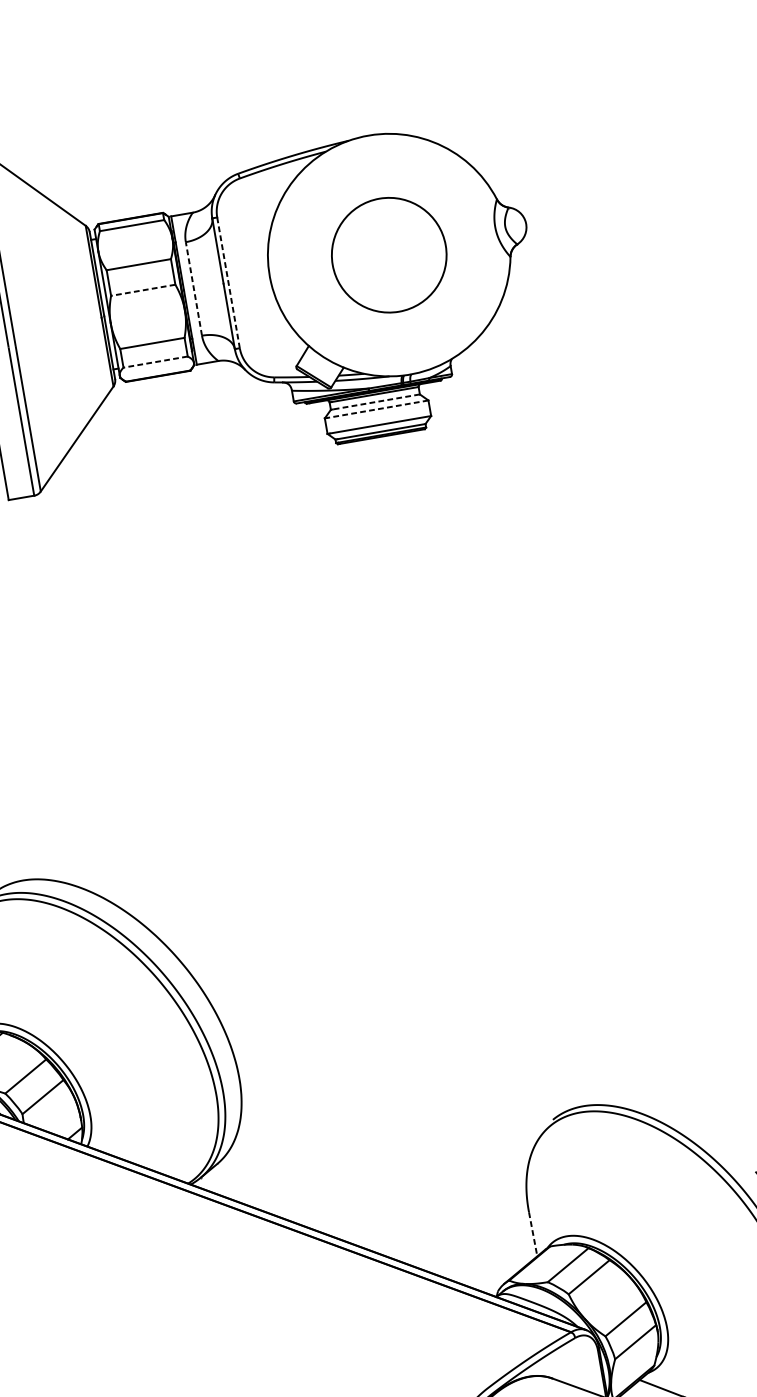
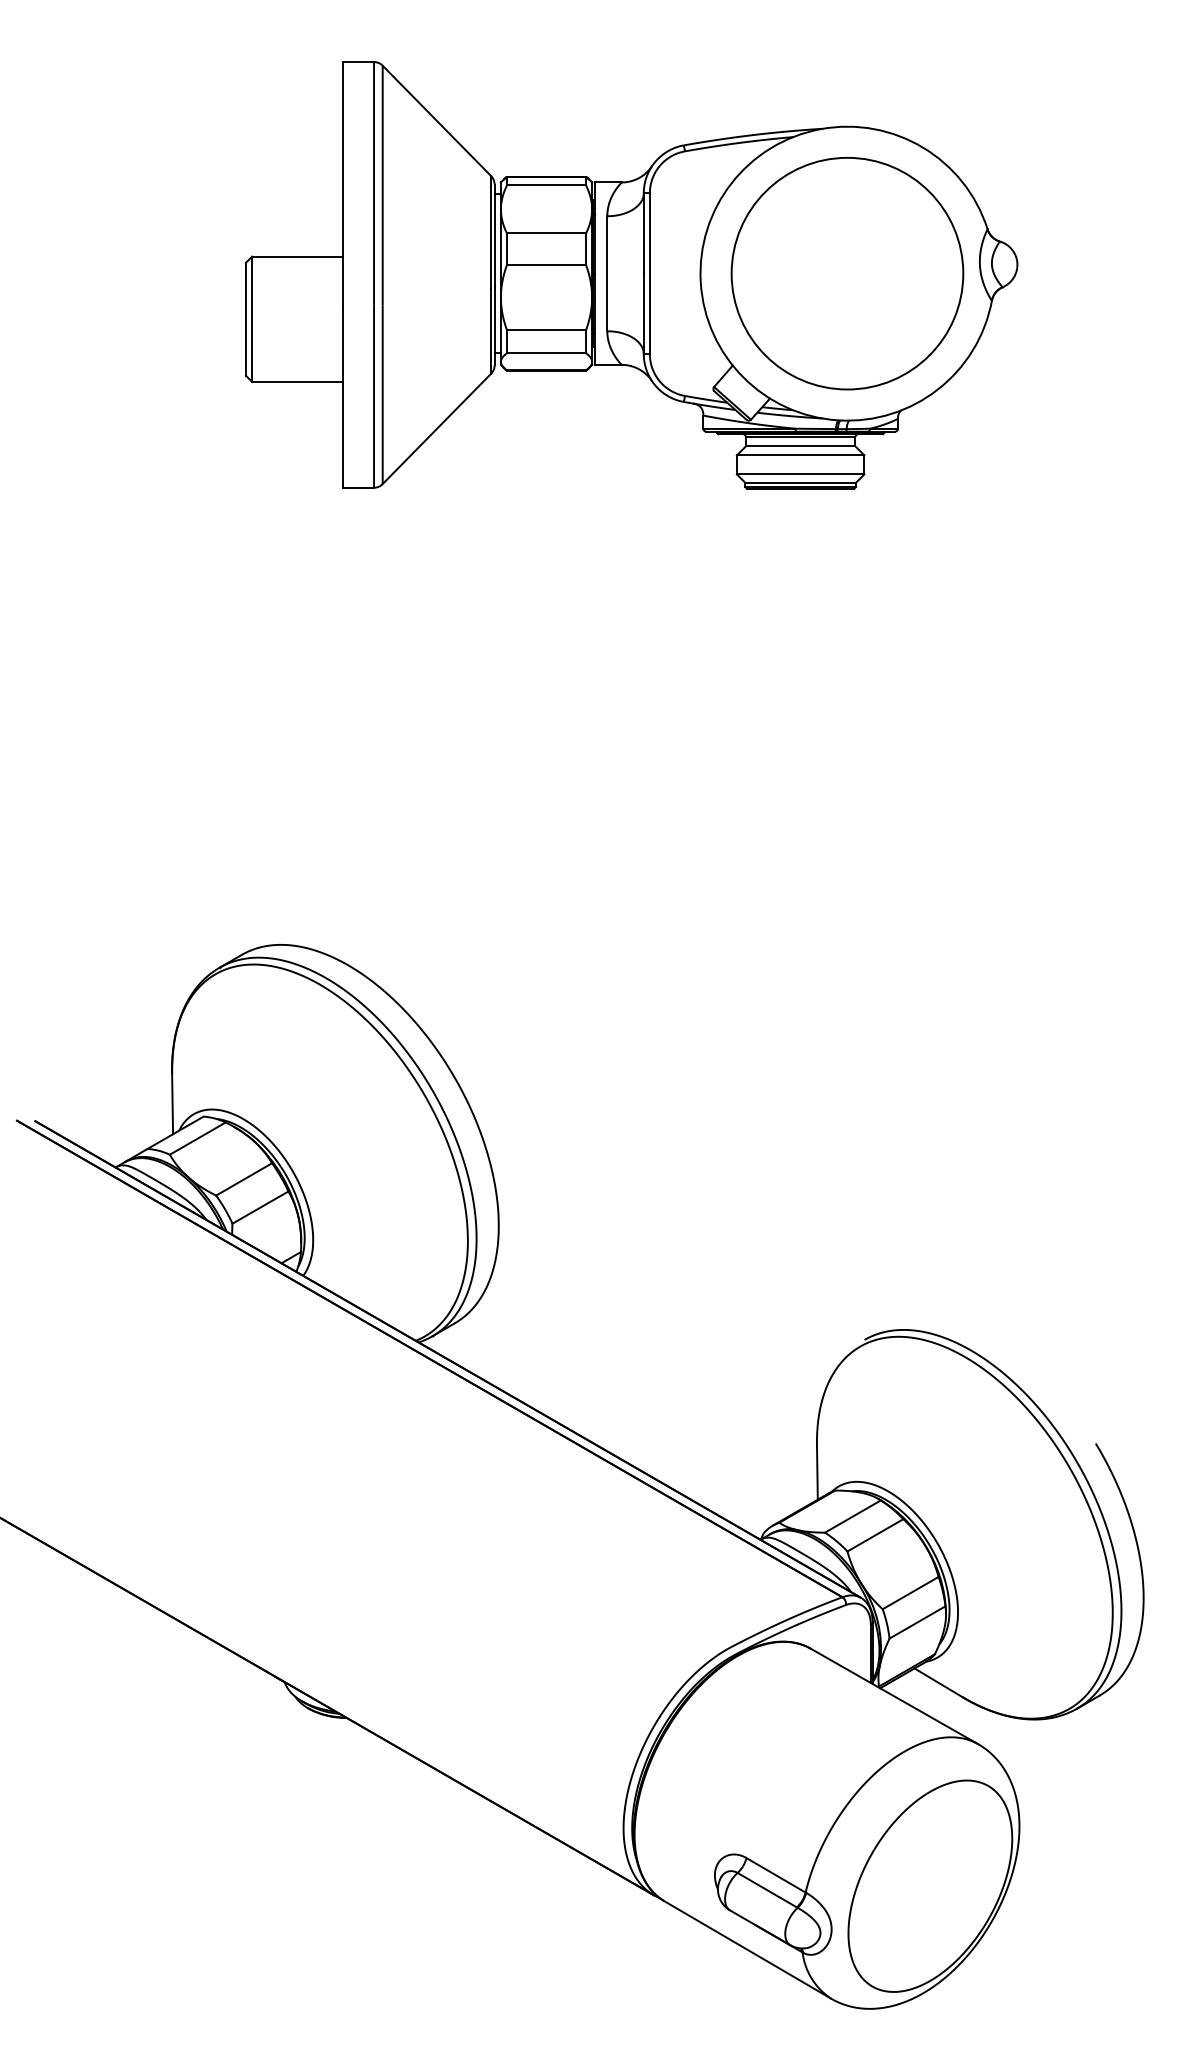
circle: (389, 254) -> (847, 273), size x1.67
line: (228, 283) -> (649, 274), dashed -> solid
line: (194, 288) -> (607, 273), dashed -> solid
line: (143, 289) -> (546, 264), dashed -> solid
line: (155, 362) -> (546, 353), dashed -> solid
line: (376, 402) -> (801, 446), dashed -> solid
line: (377, 409) -> (801, 455), dashed -> solid
line: (533, 1235) -> (817, 1473), dashed -> solid

